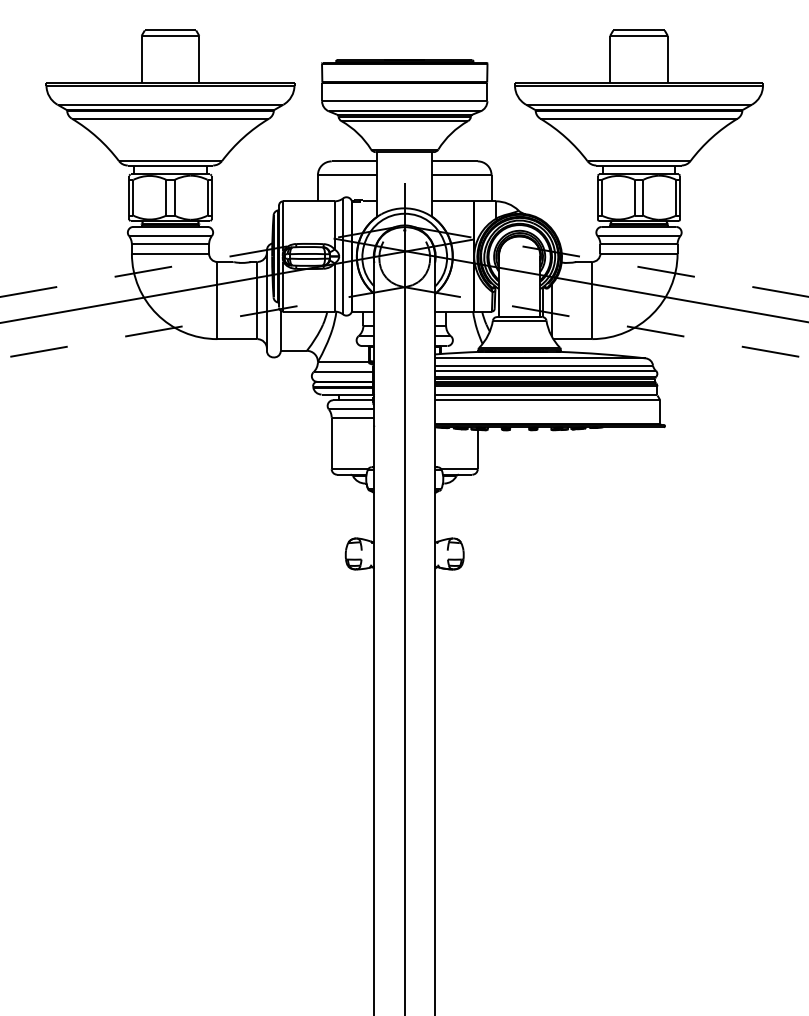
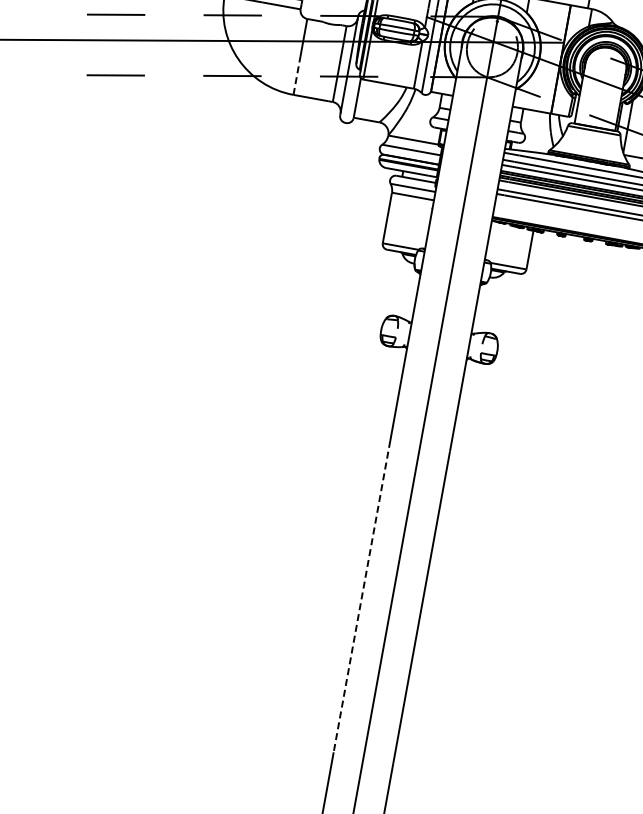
line: (217, 319) -> (297, 75), solid -> dashed
line: (374, 821) -> (361, 597), solid -> dashed

